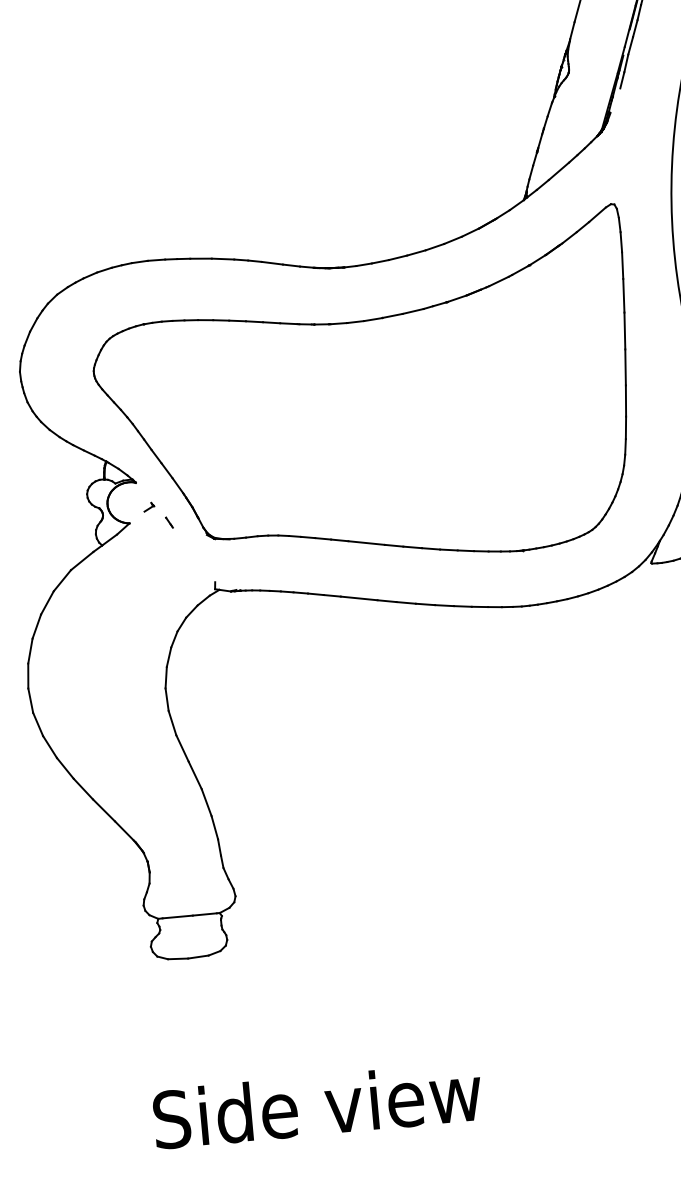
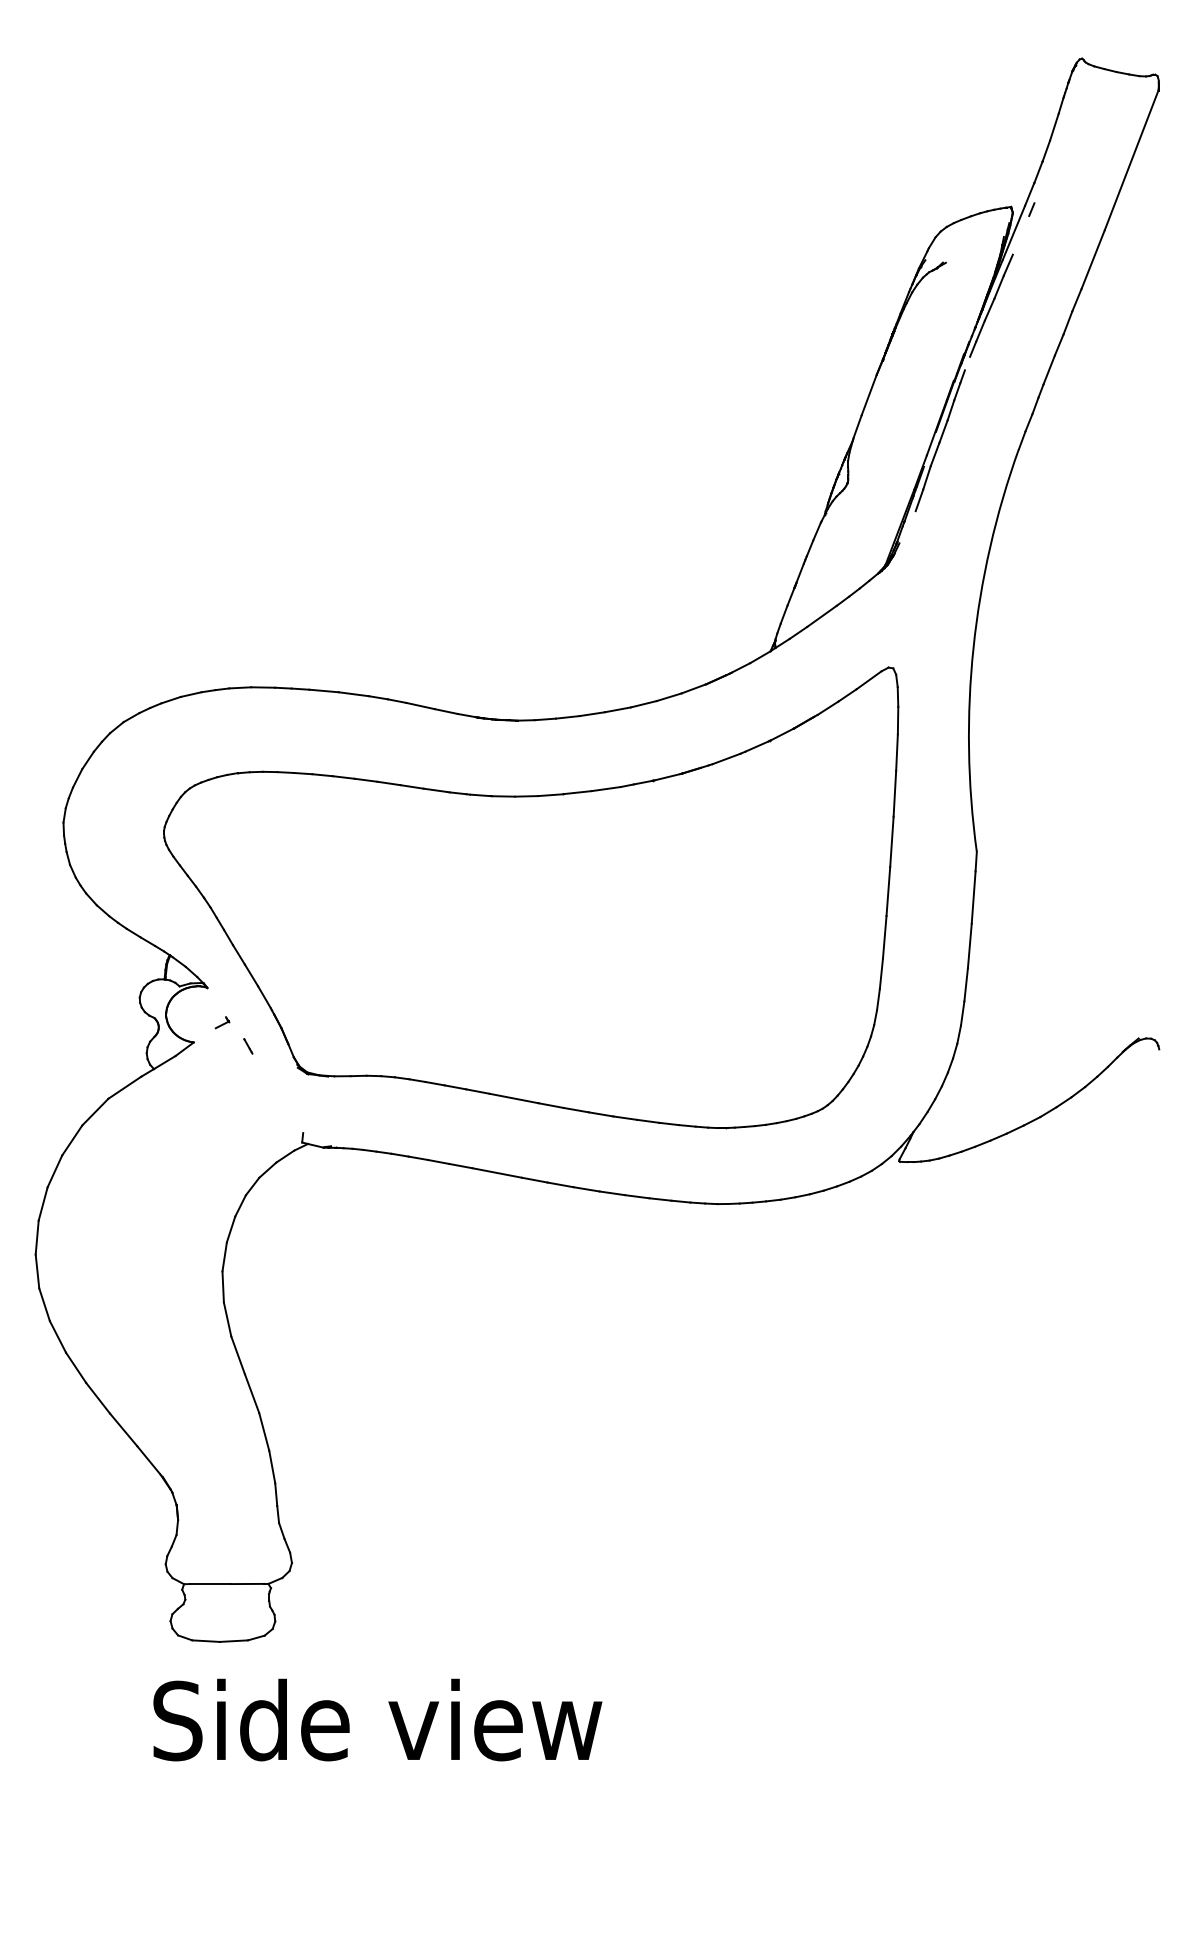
text: (317, 1105) -> (377, 1719), moved

